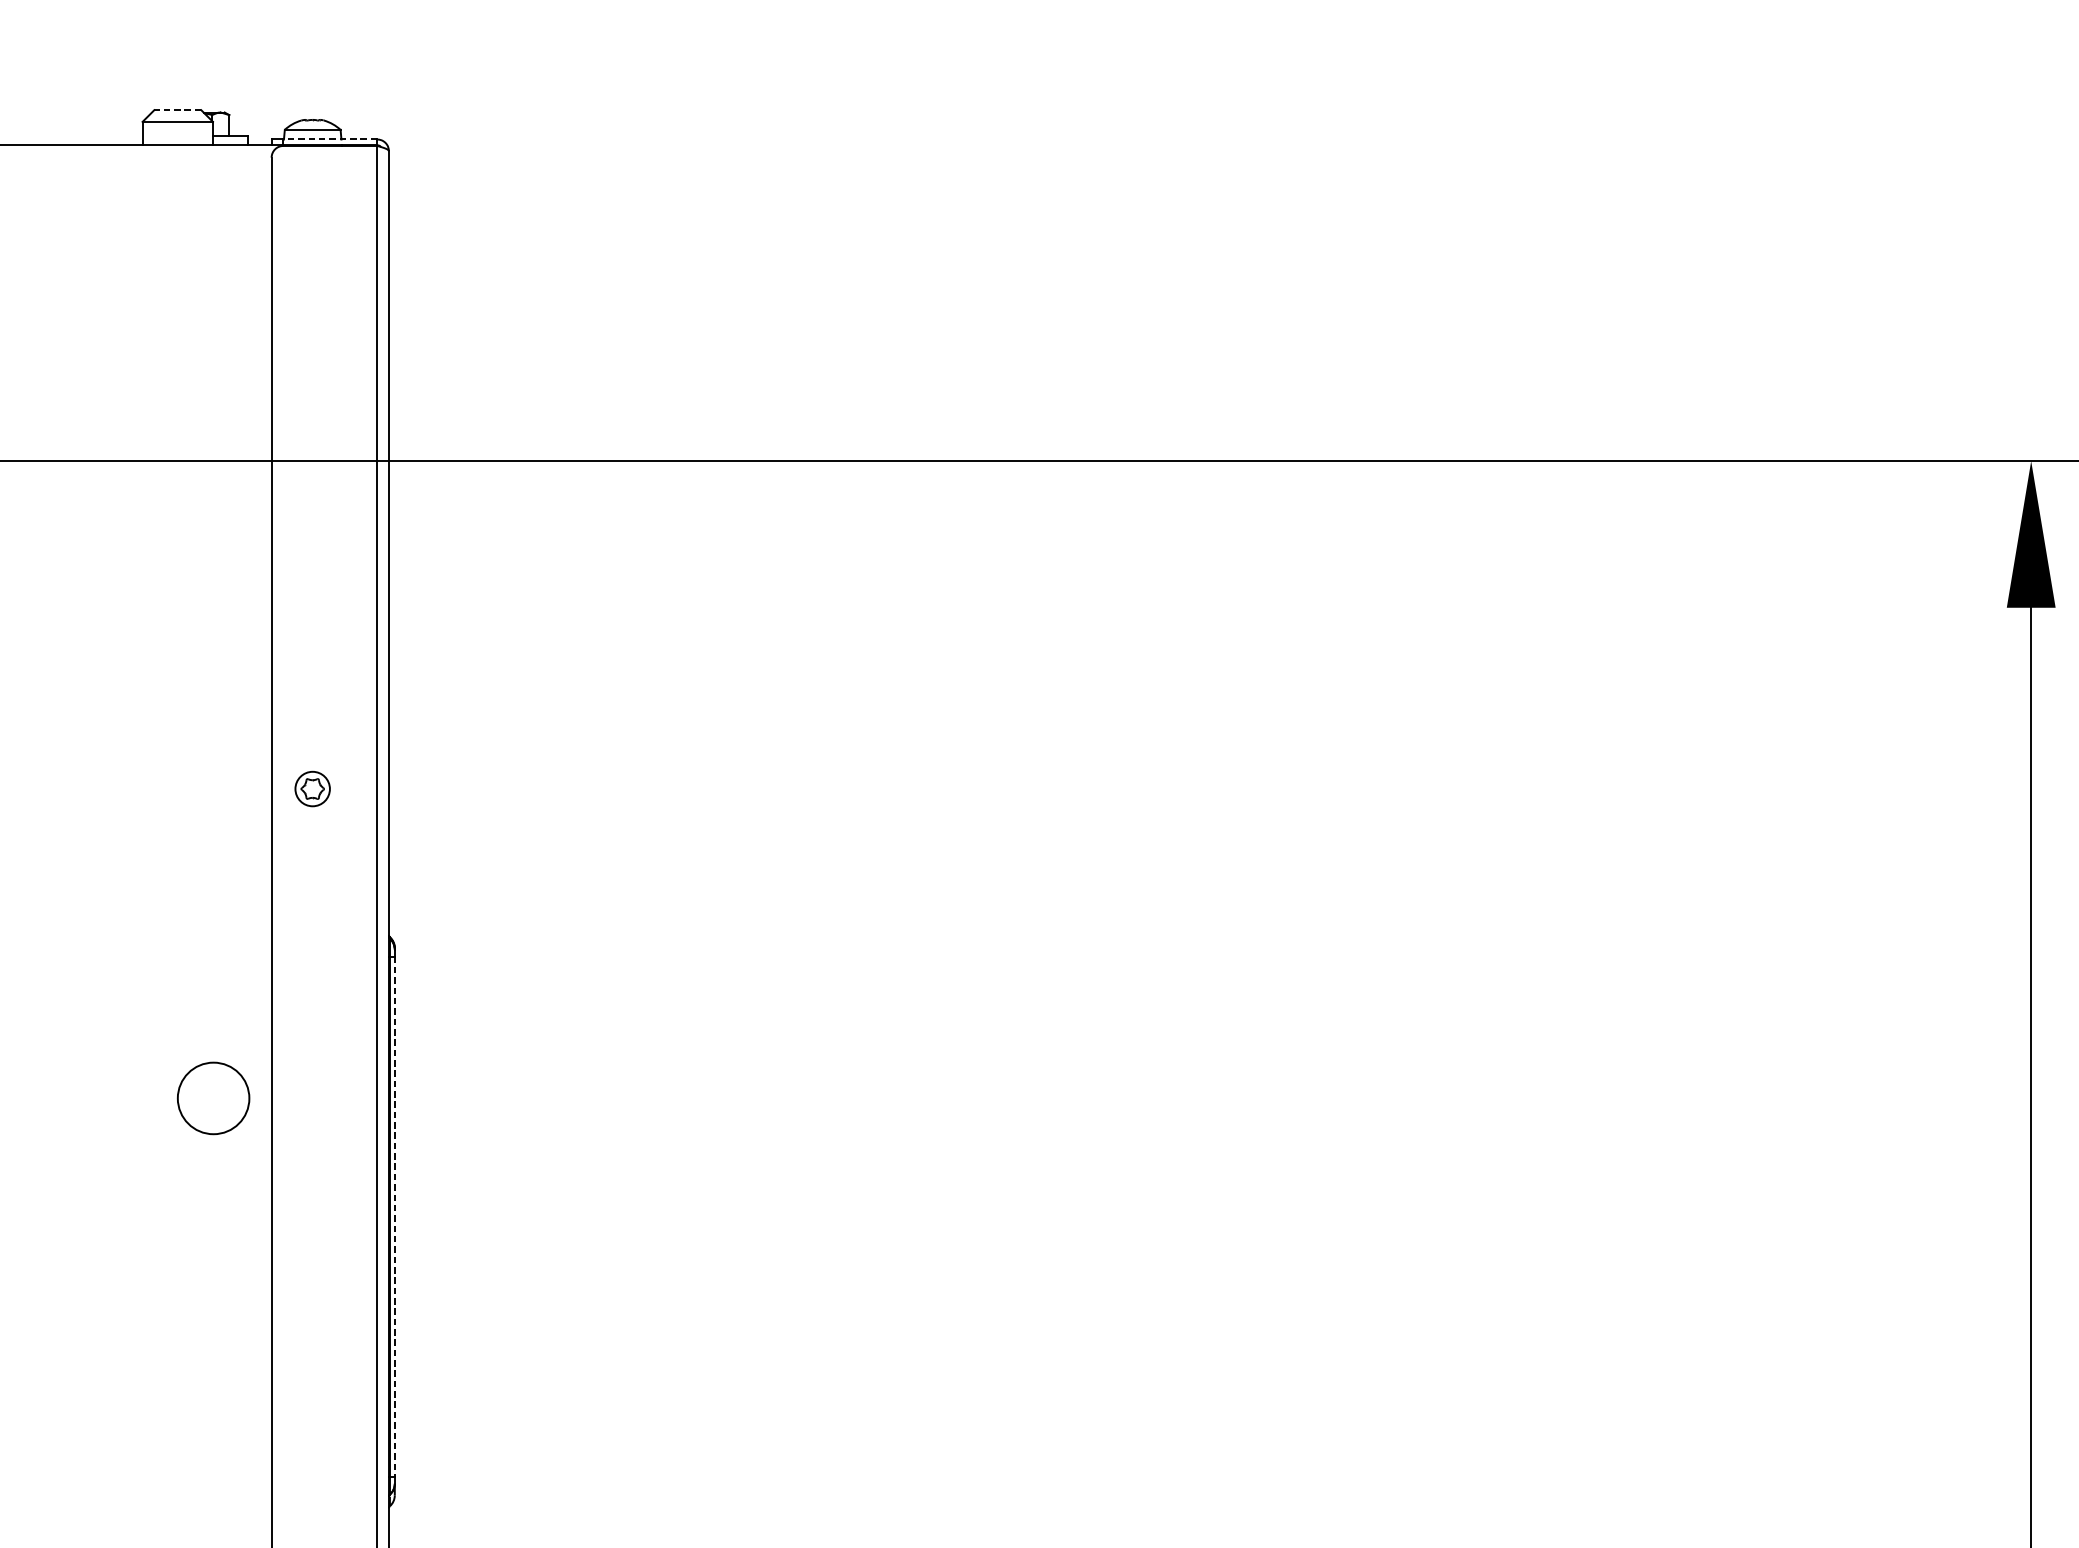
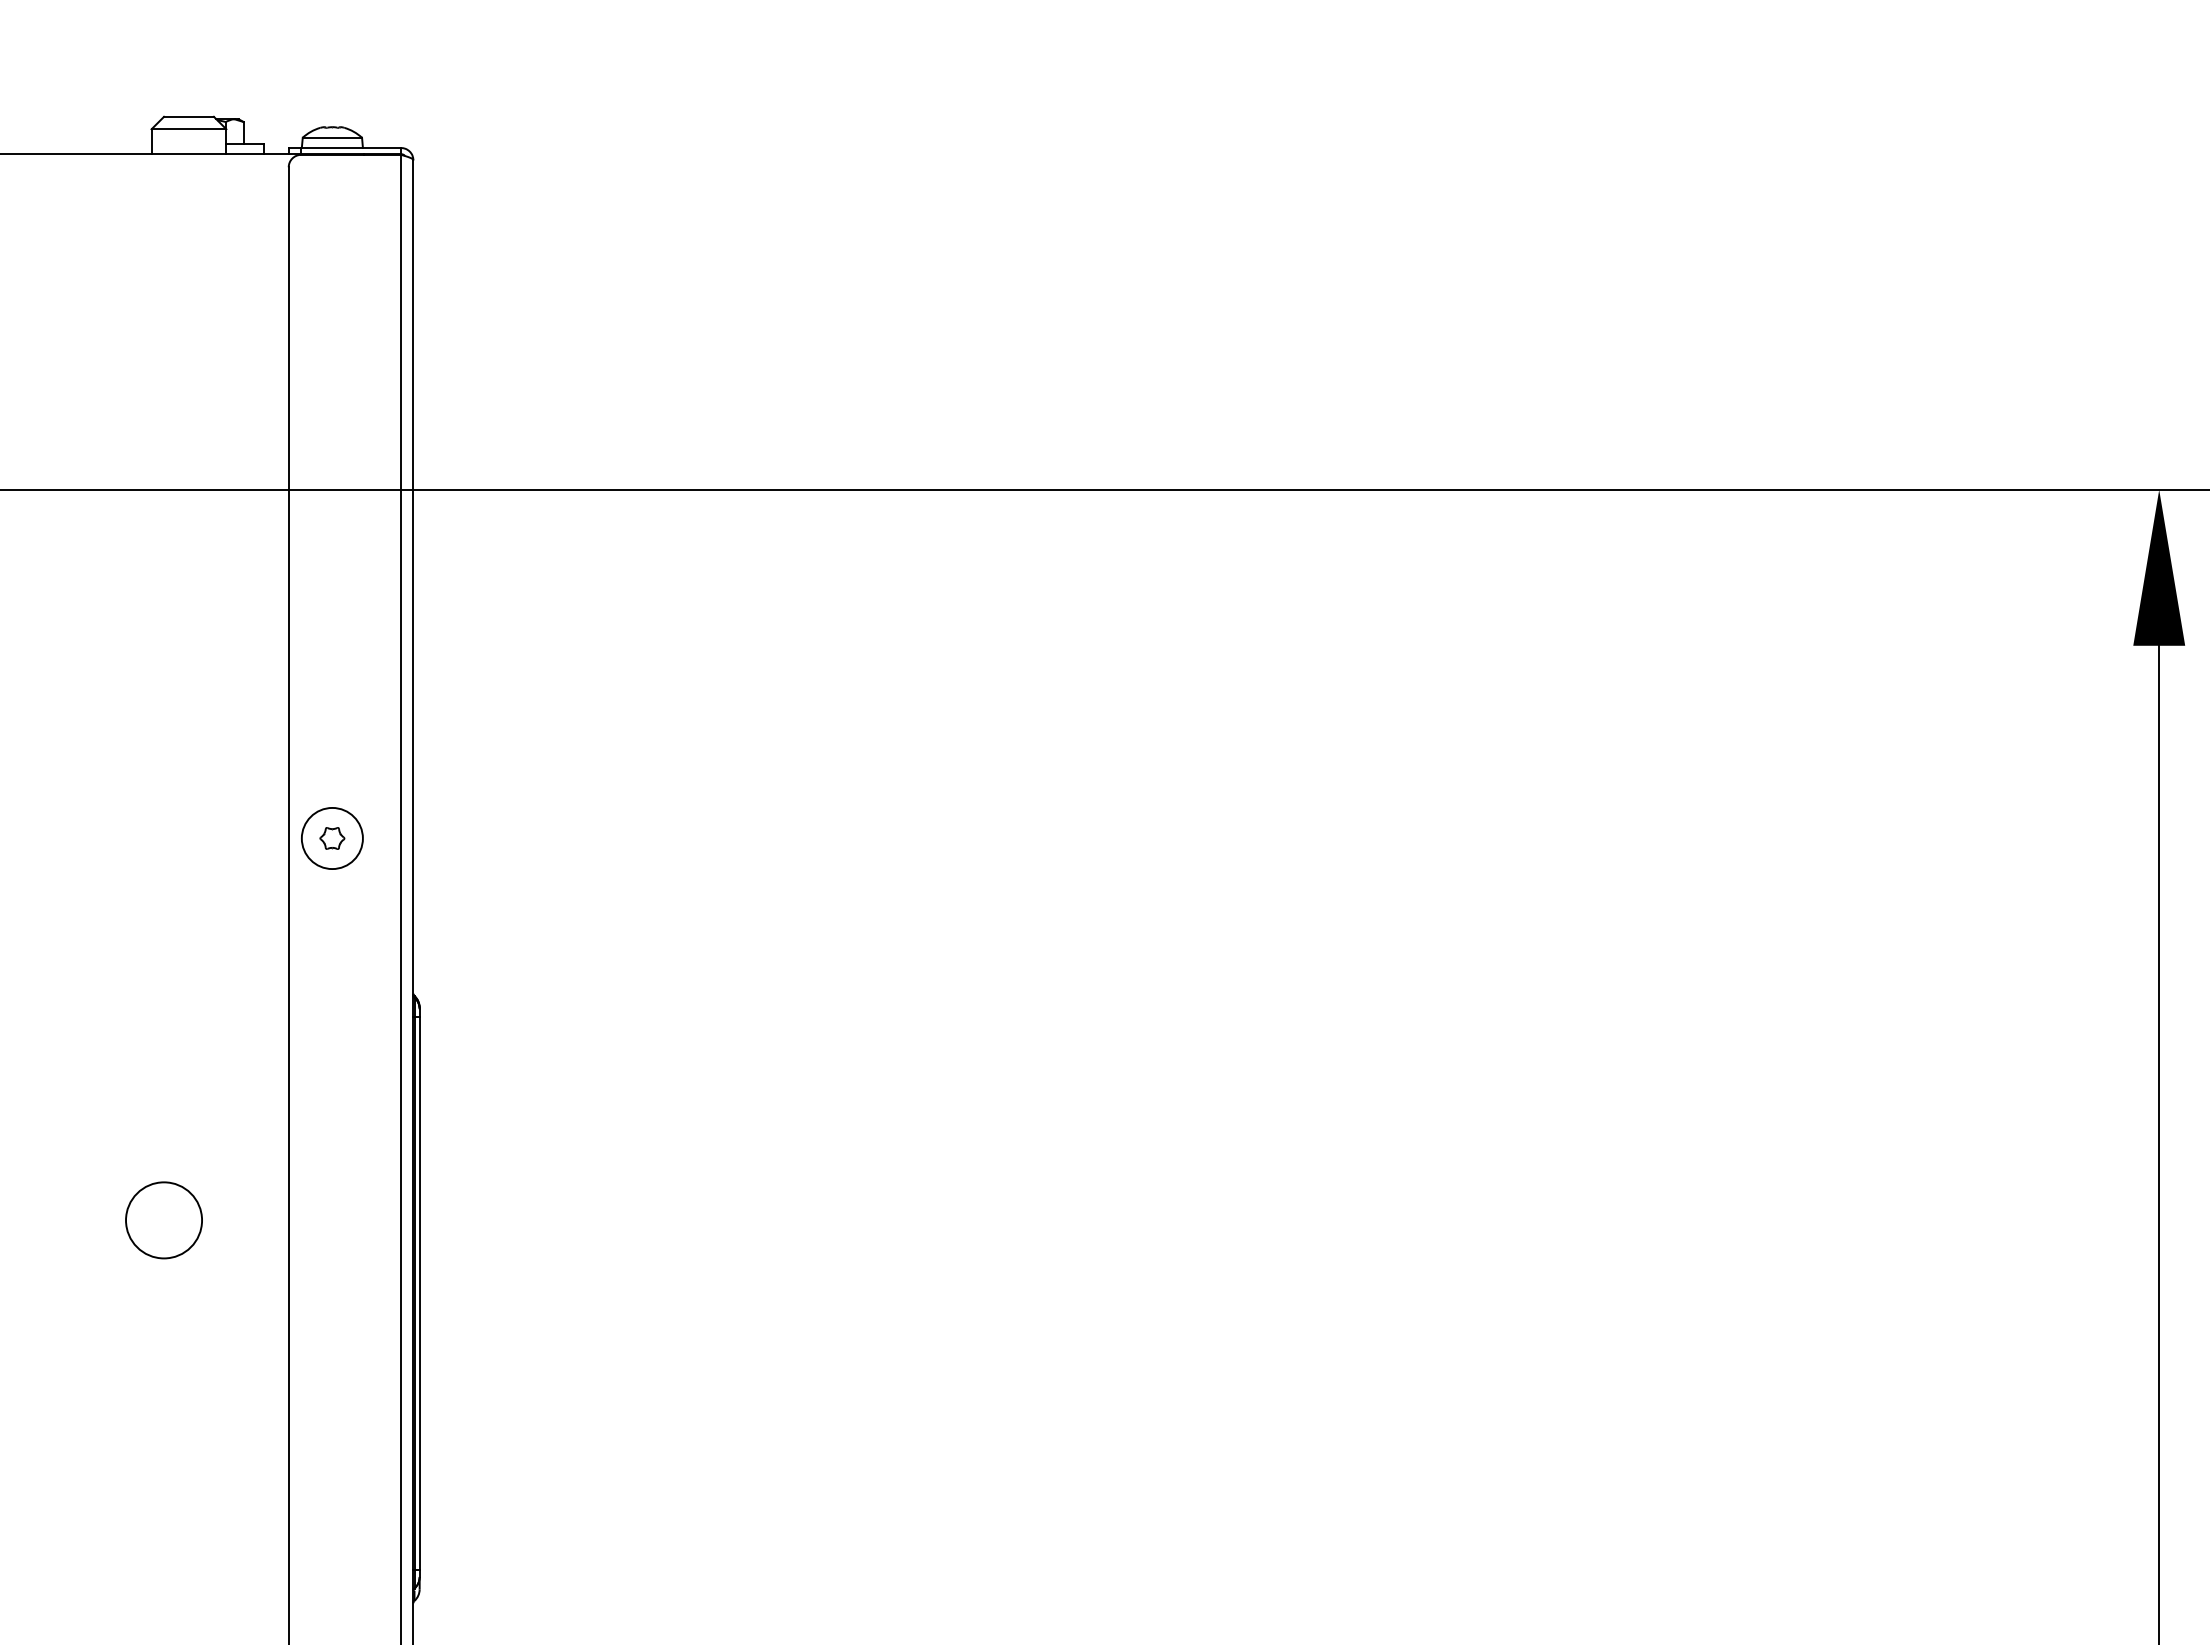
line: (177, 109) -> (188, 116), dashed -> solid
line: (330, 139) -> (351, 148), dashed -> solid
circle: (311, 789) -> (331, 838), size x1.67
circle: (213, 1098) -> (163, 1220), moved
line: (394, 1217) -> (419, 1293), dashed -> solid

